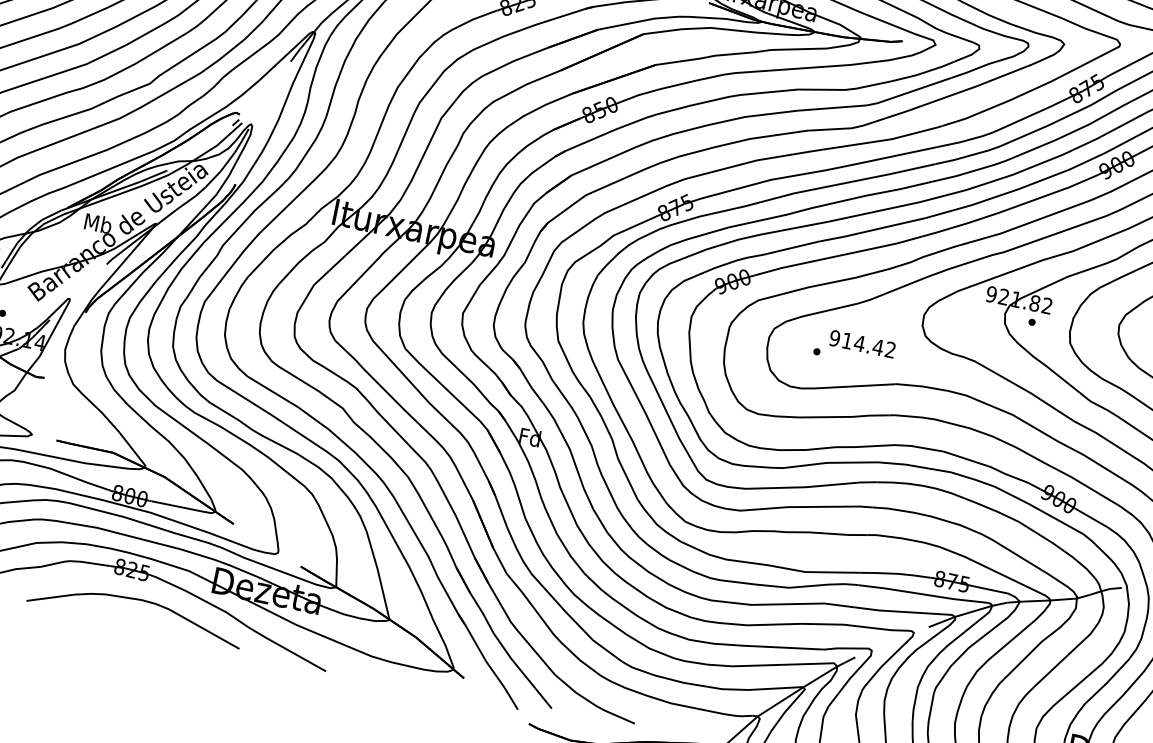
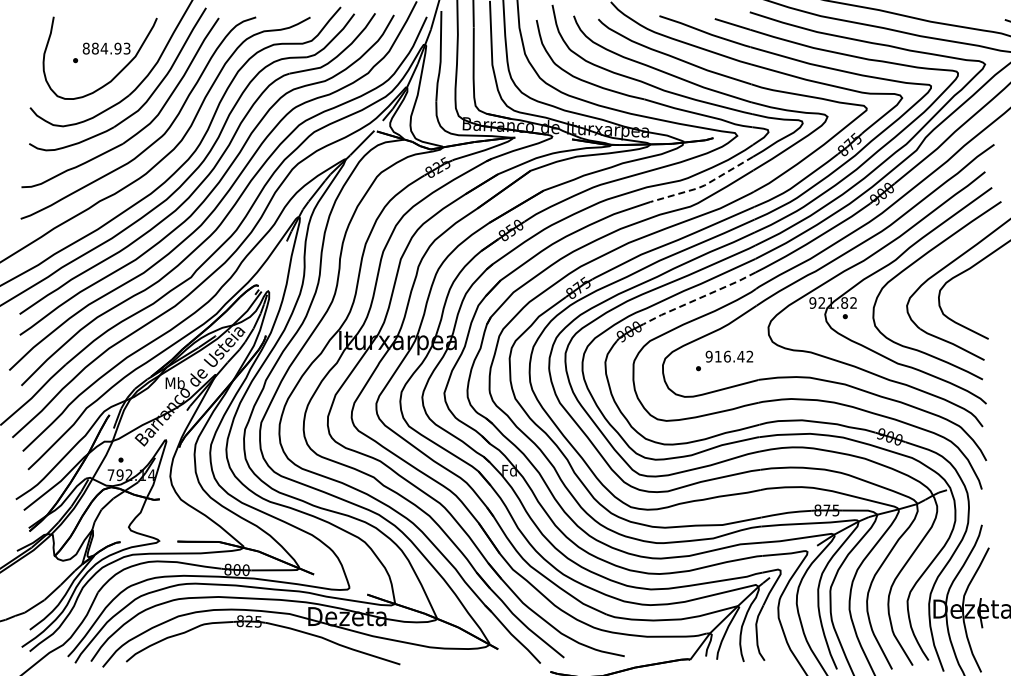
line: (875, 103) -> (703, 185), solid -> dashed
line: (836, 255) -> (698, 298), solid -> dashed
text: (859, 343) -> (727, 356), 914.42 -> 916.42
curve: (137, 600) -> (257, 642), removed

